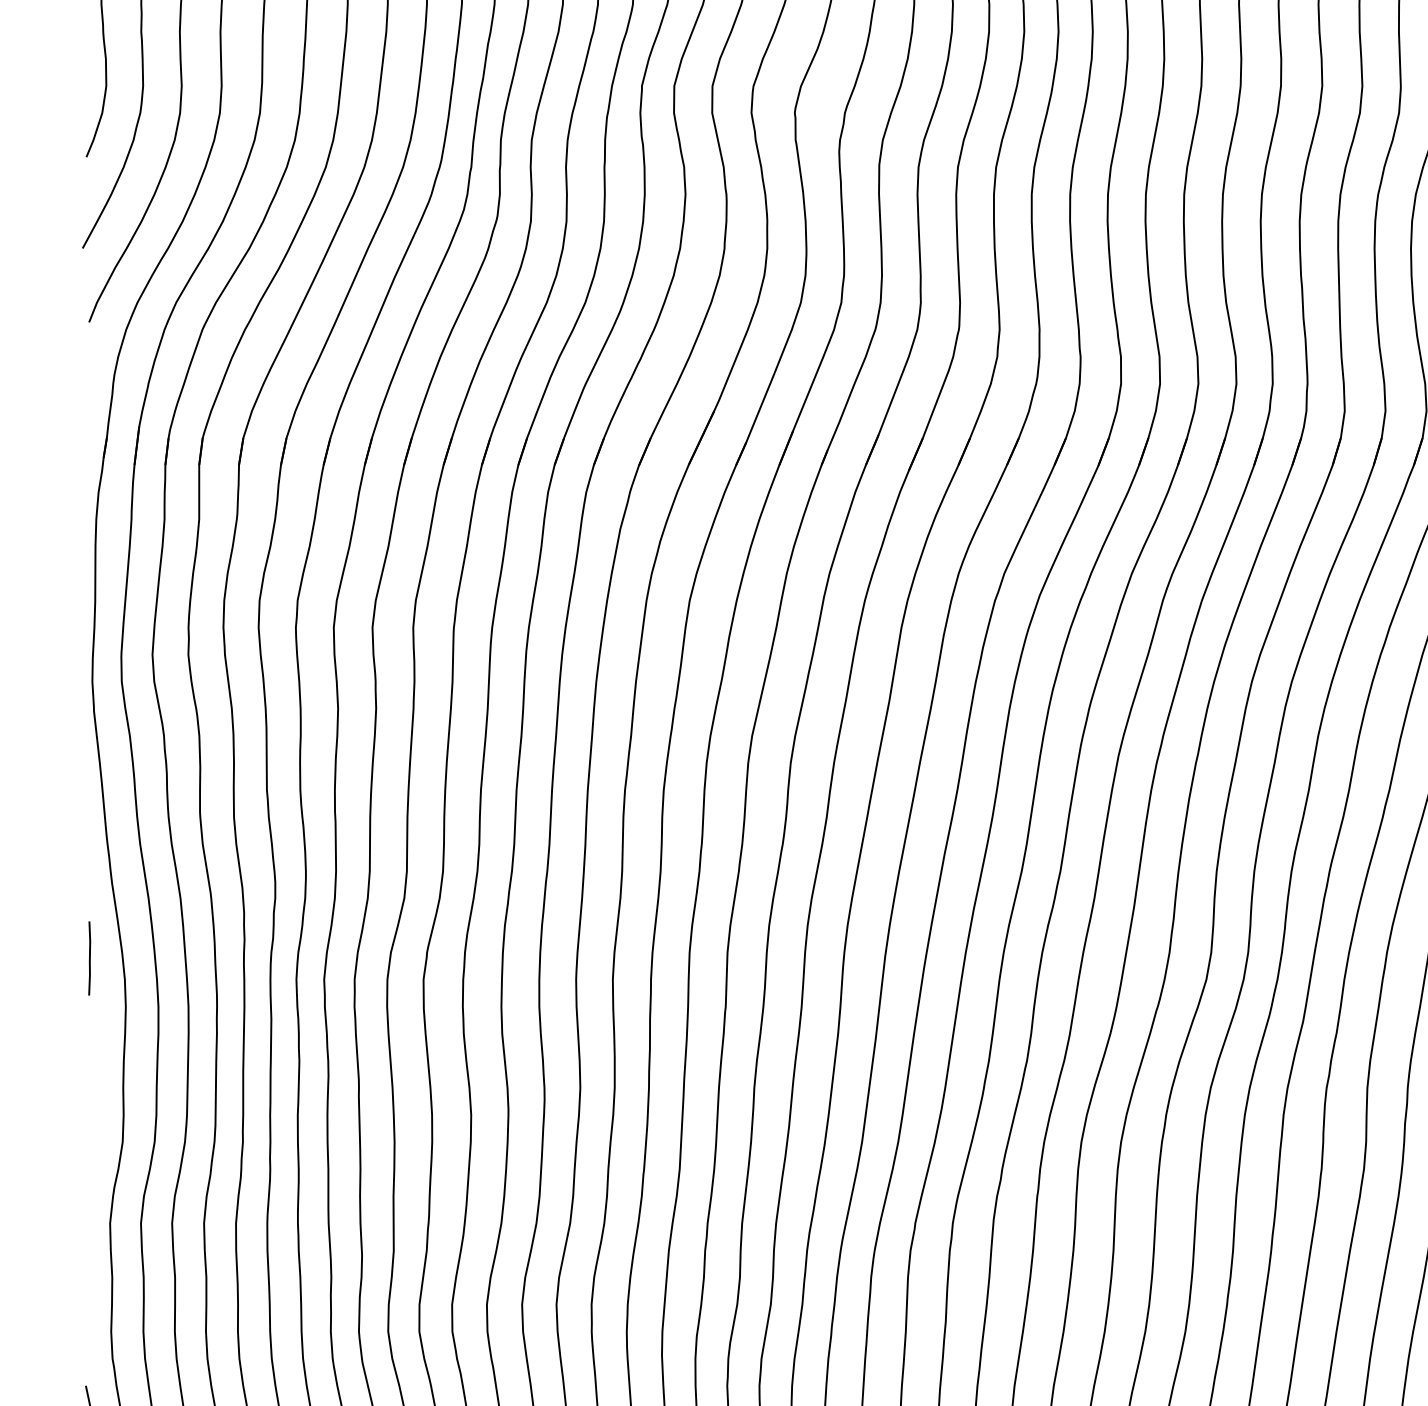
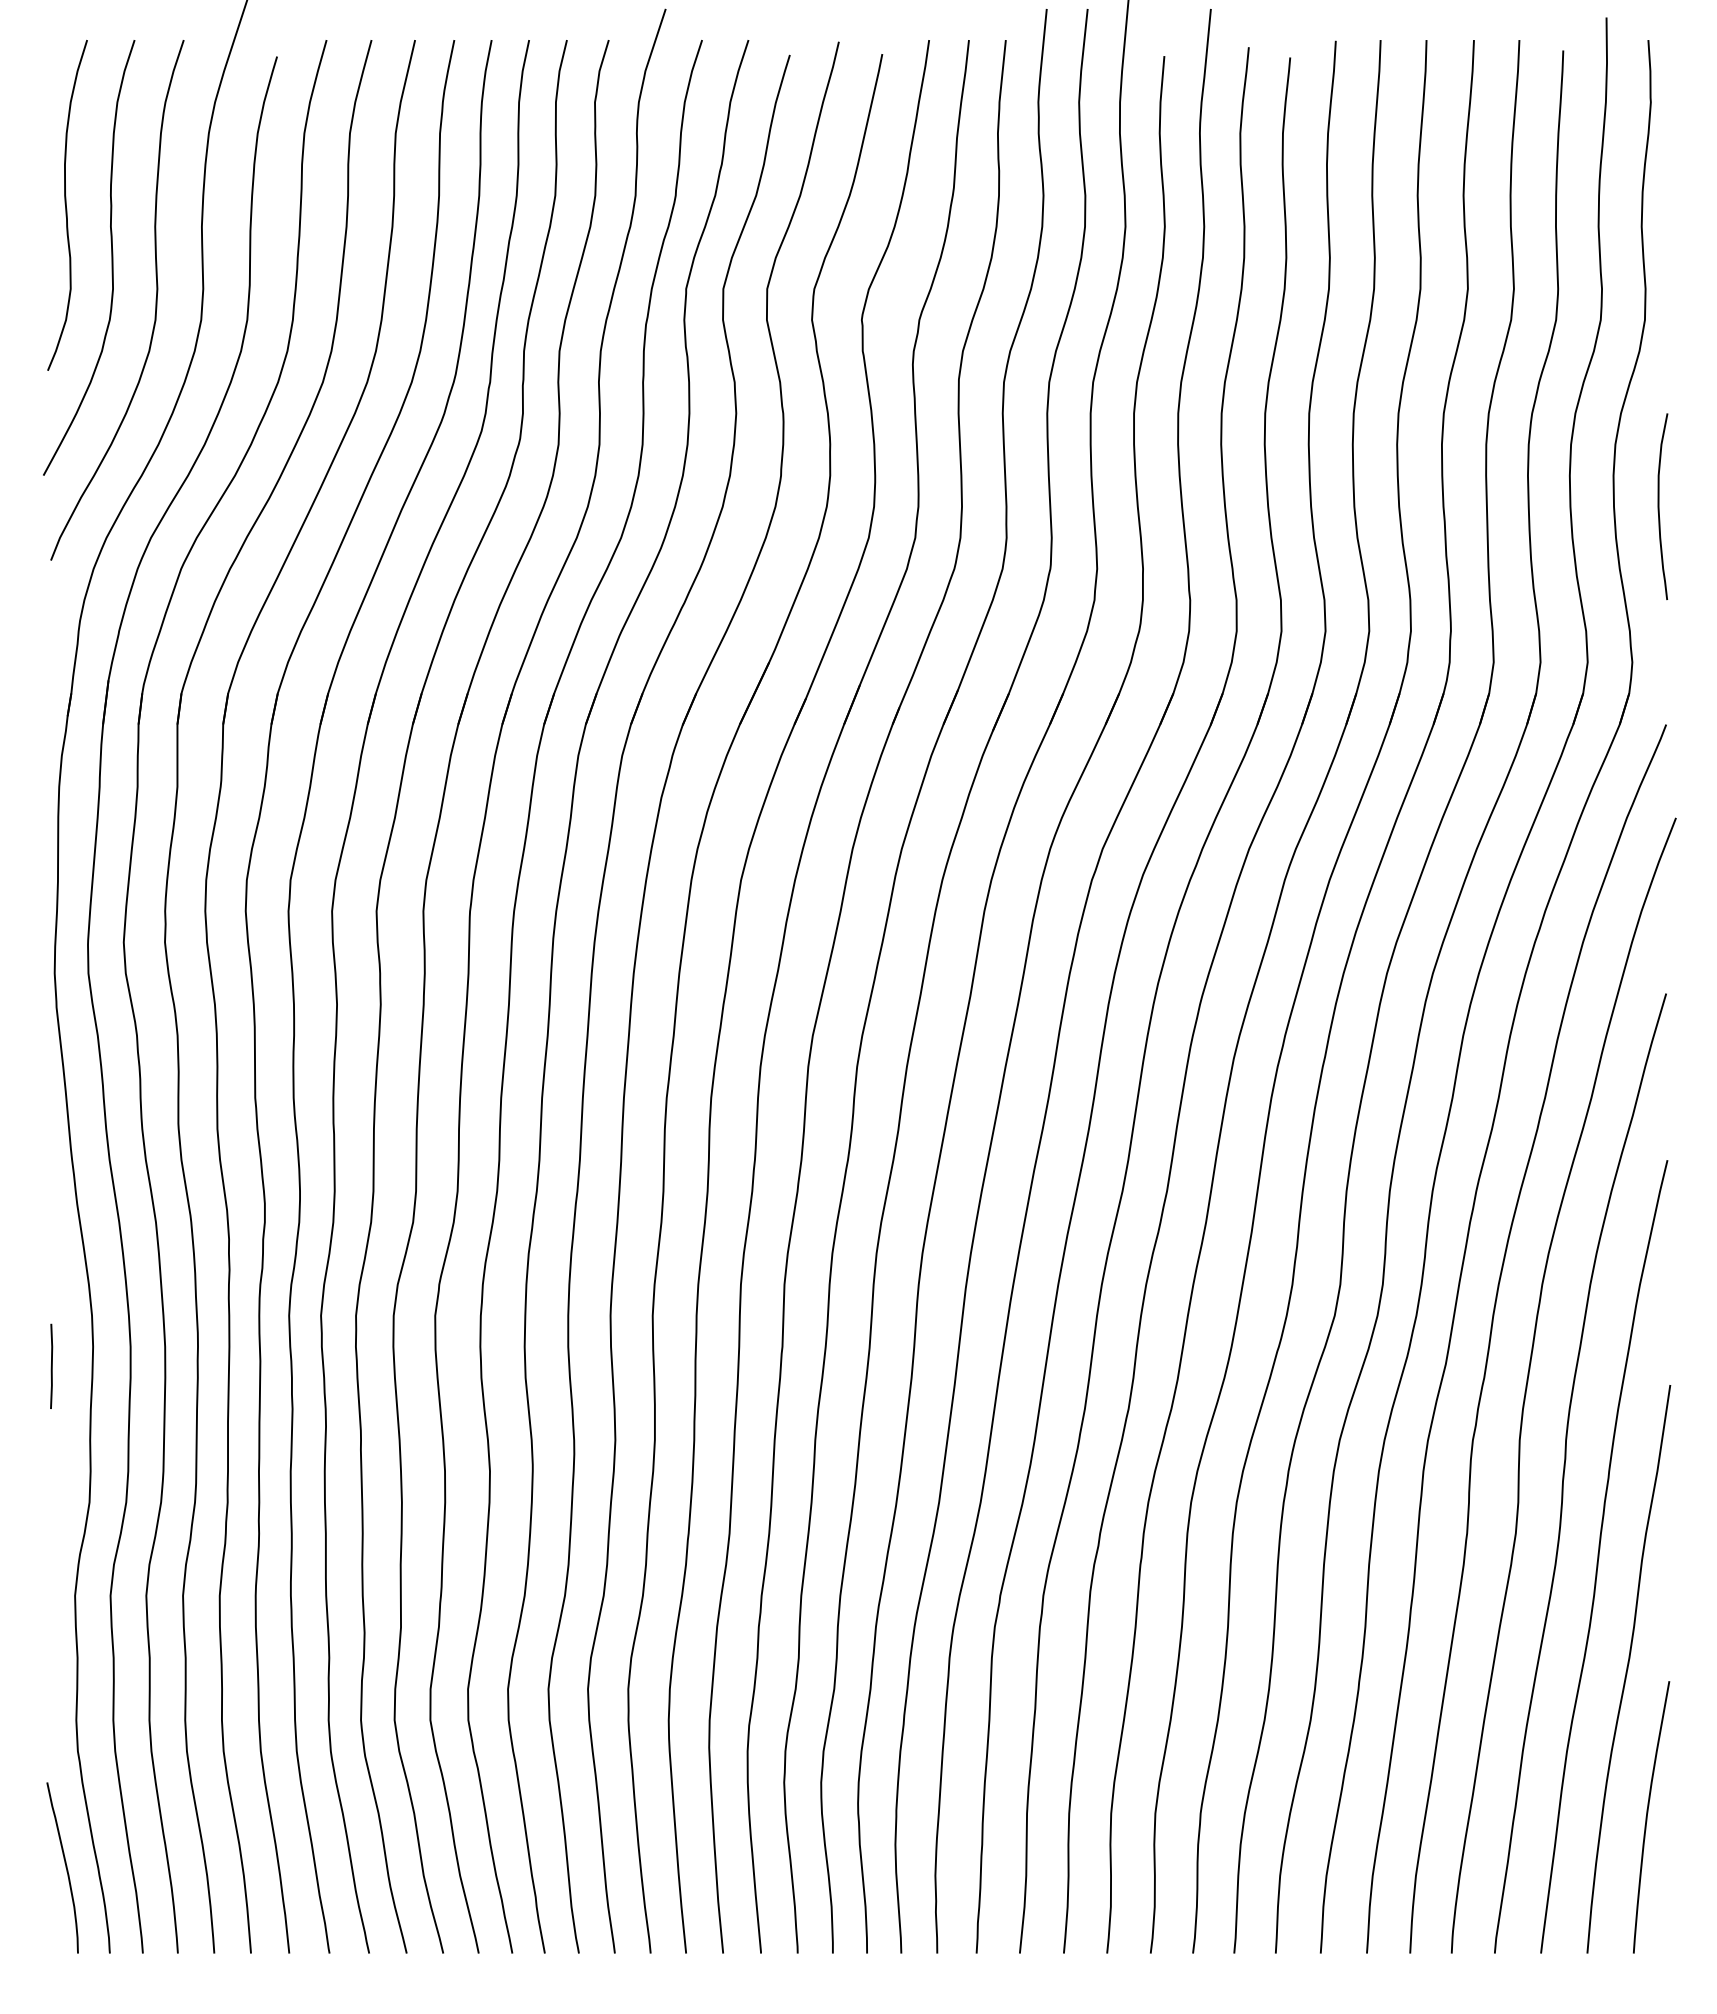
line: (89, 957) -> (51, 1365), moved

